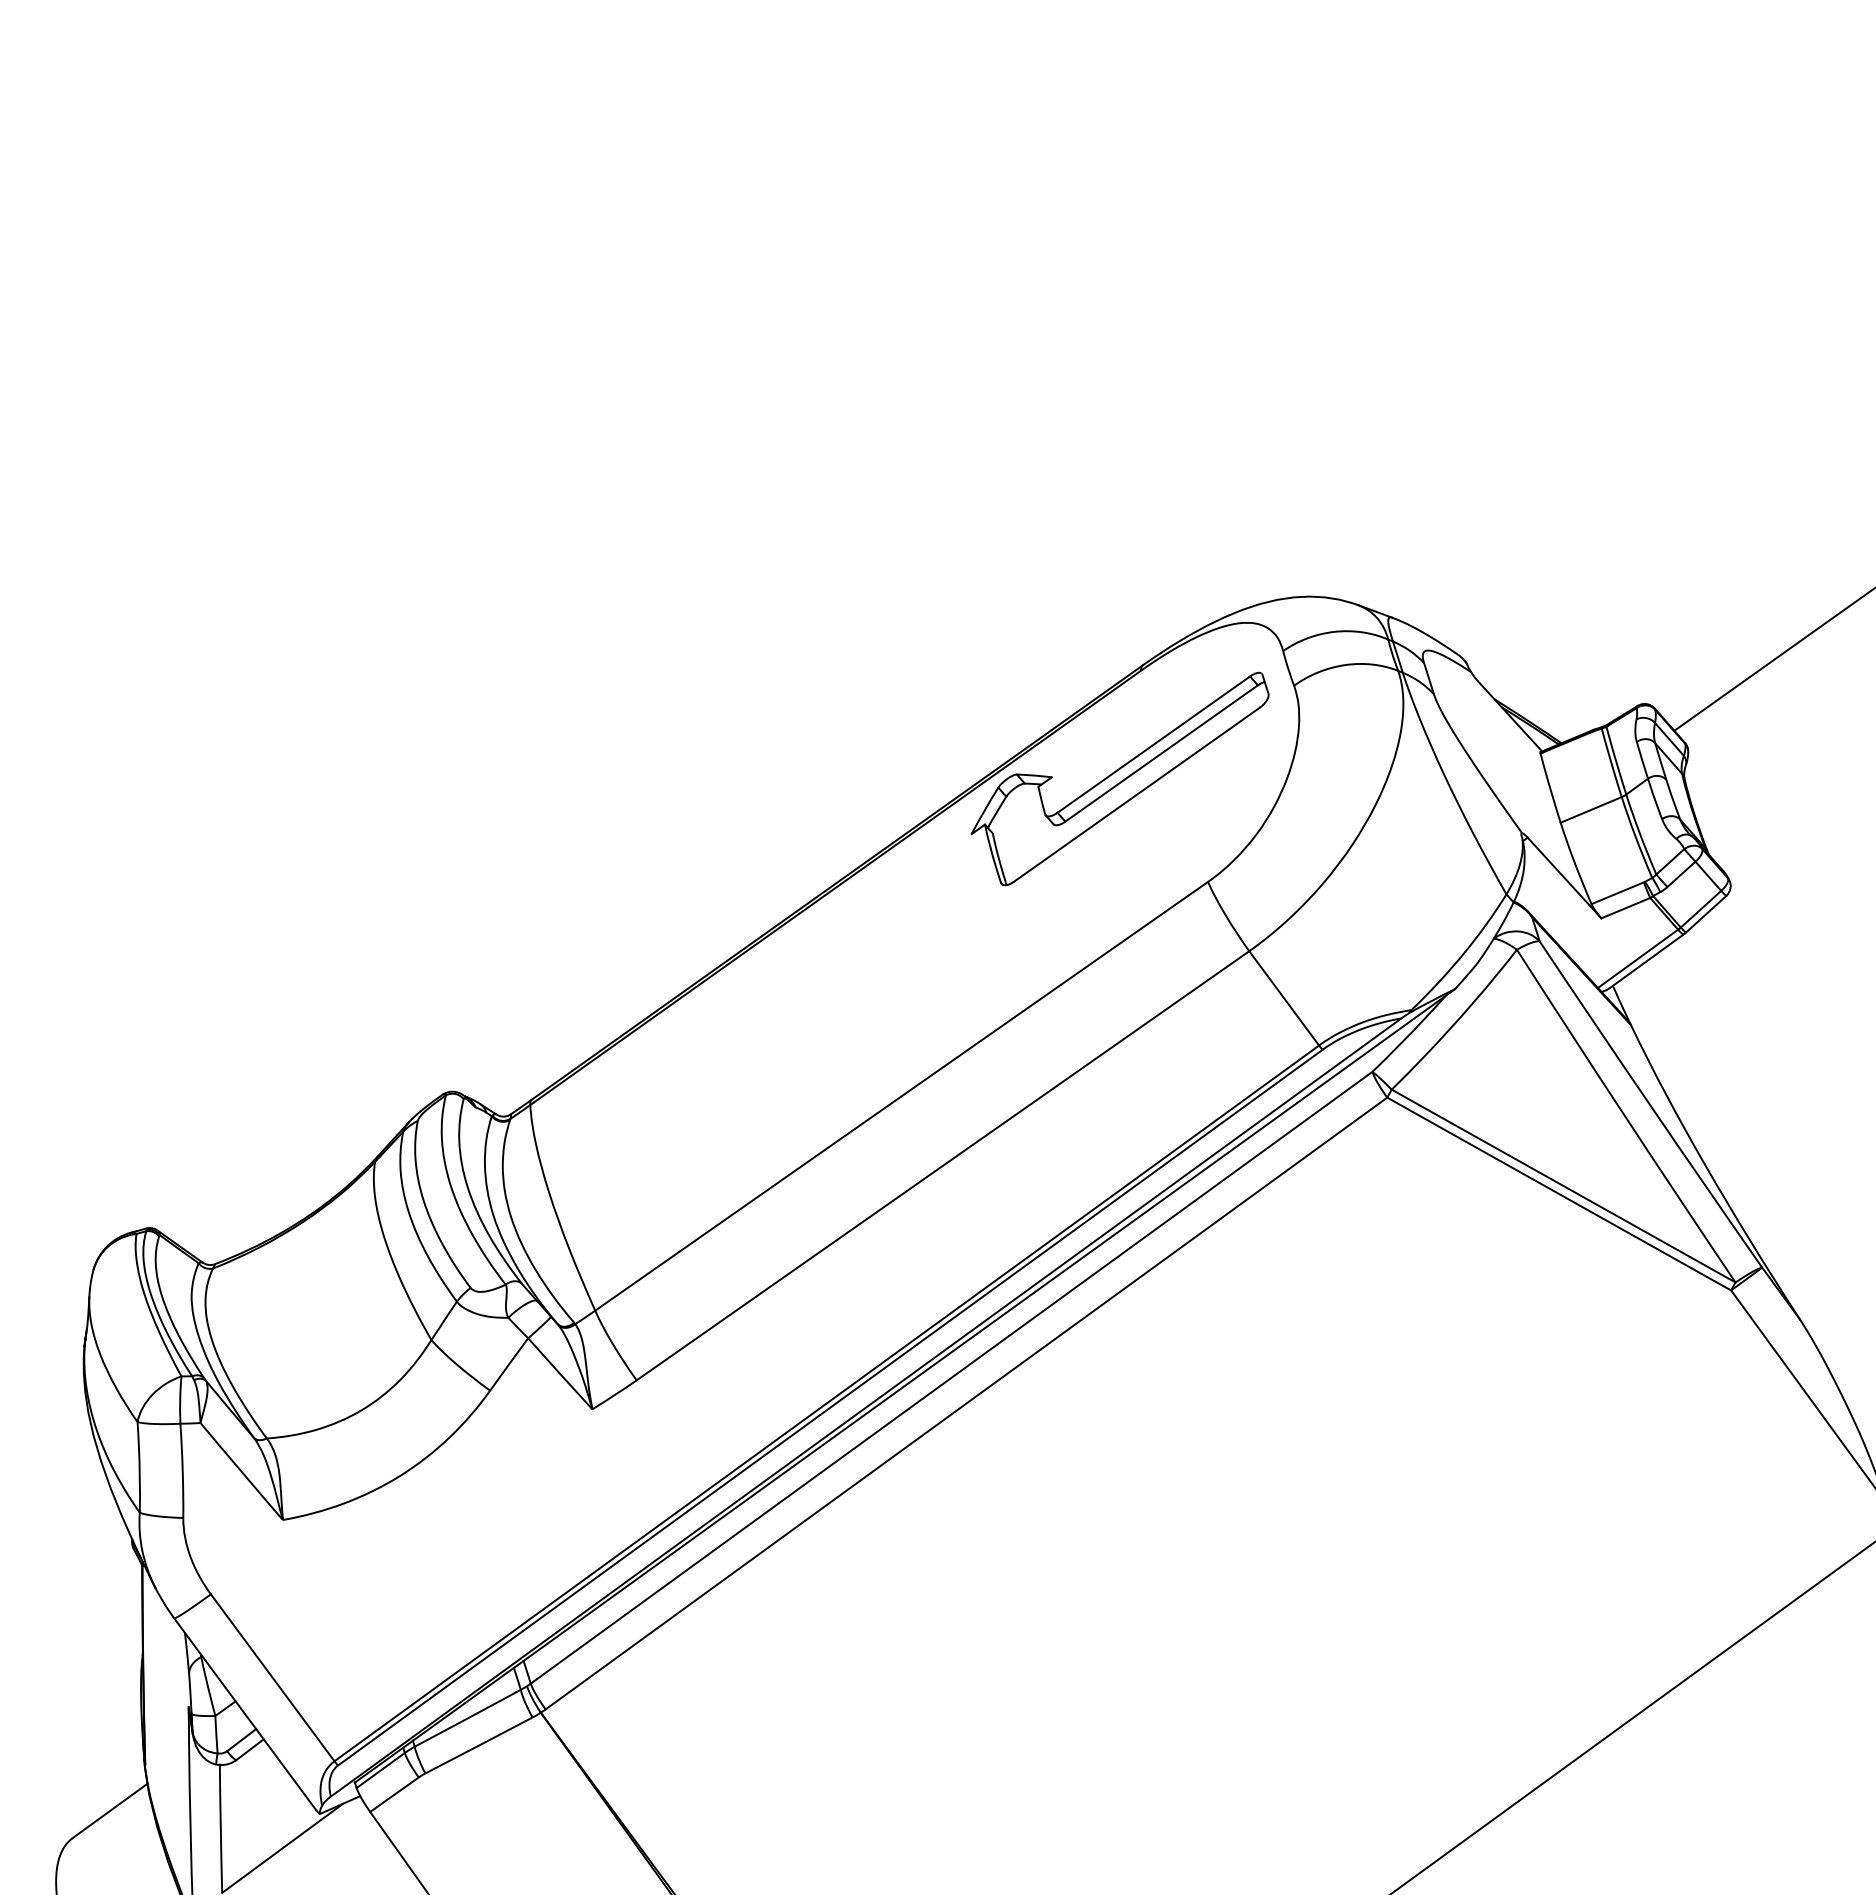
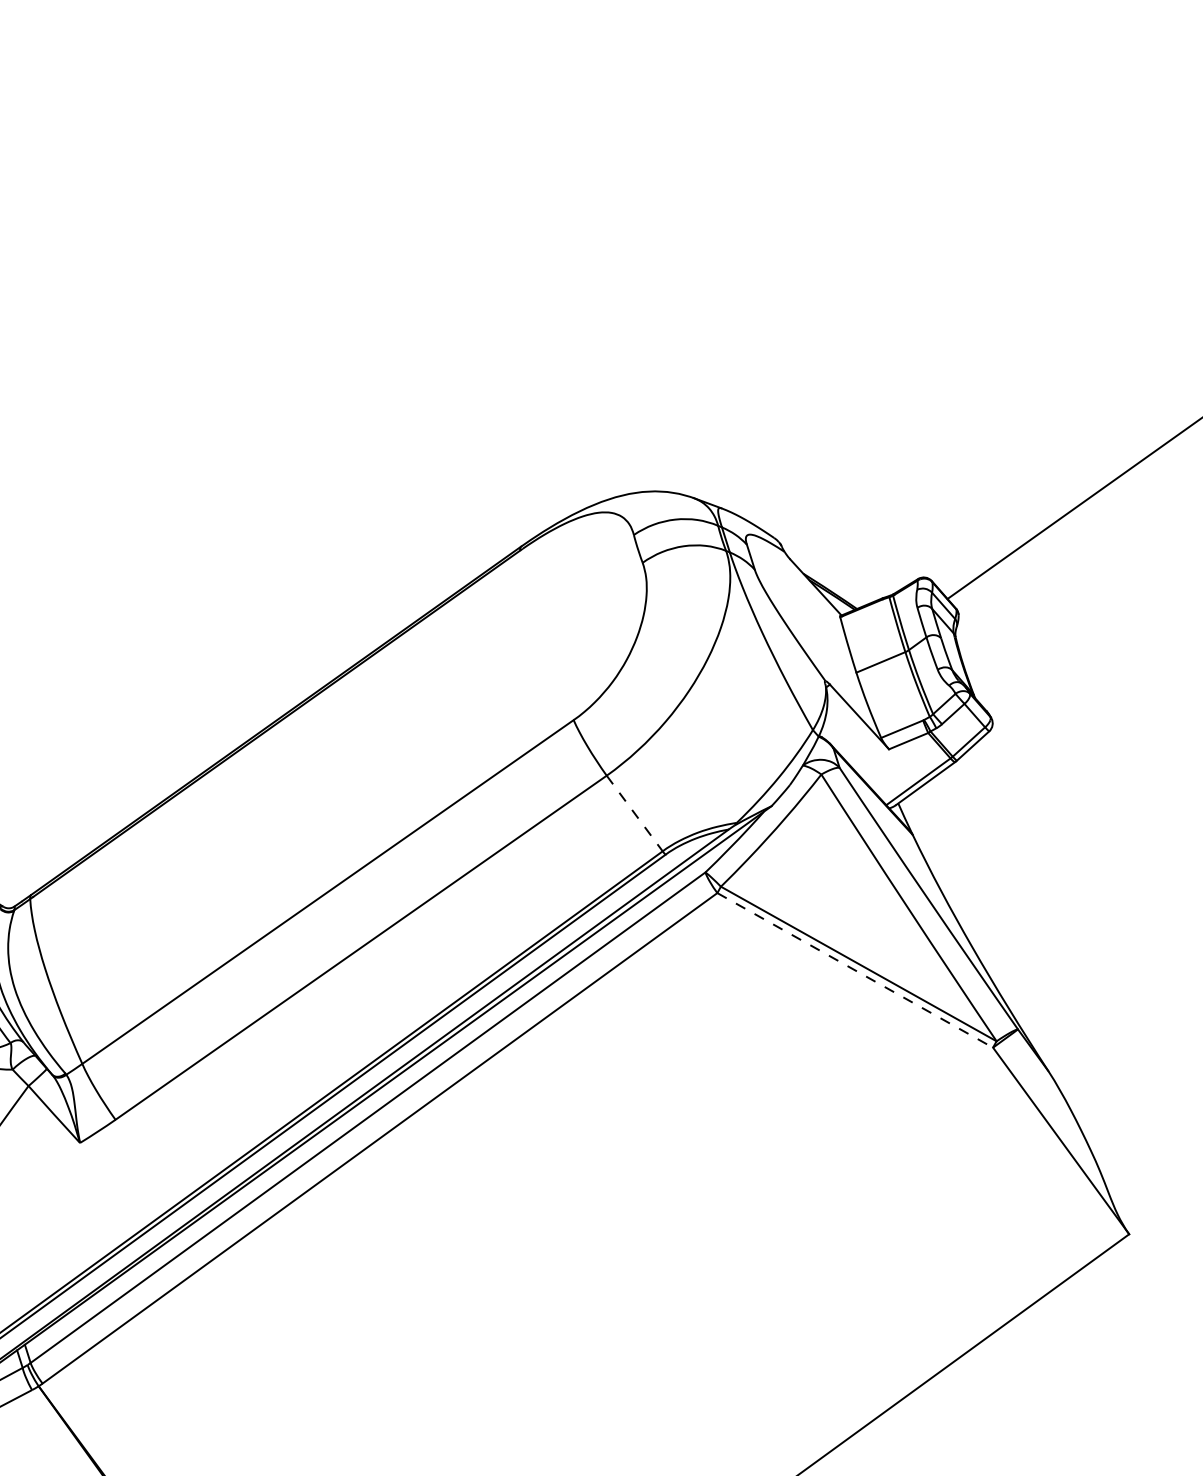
part: (1119, 779) -> (502, 638), removed
line: (1284, 998) -> (634, 813), solid -> dashed
line: (1559, 1194) -> (855, 970), solid -> dashed

